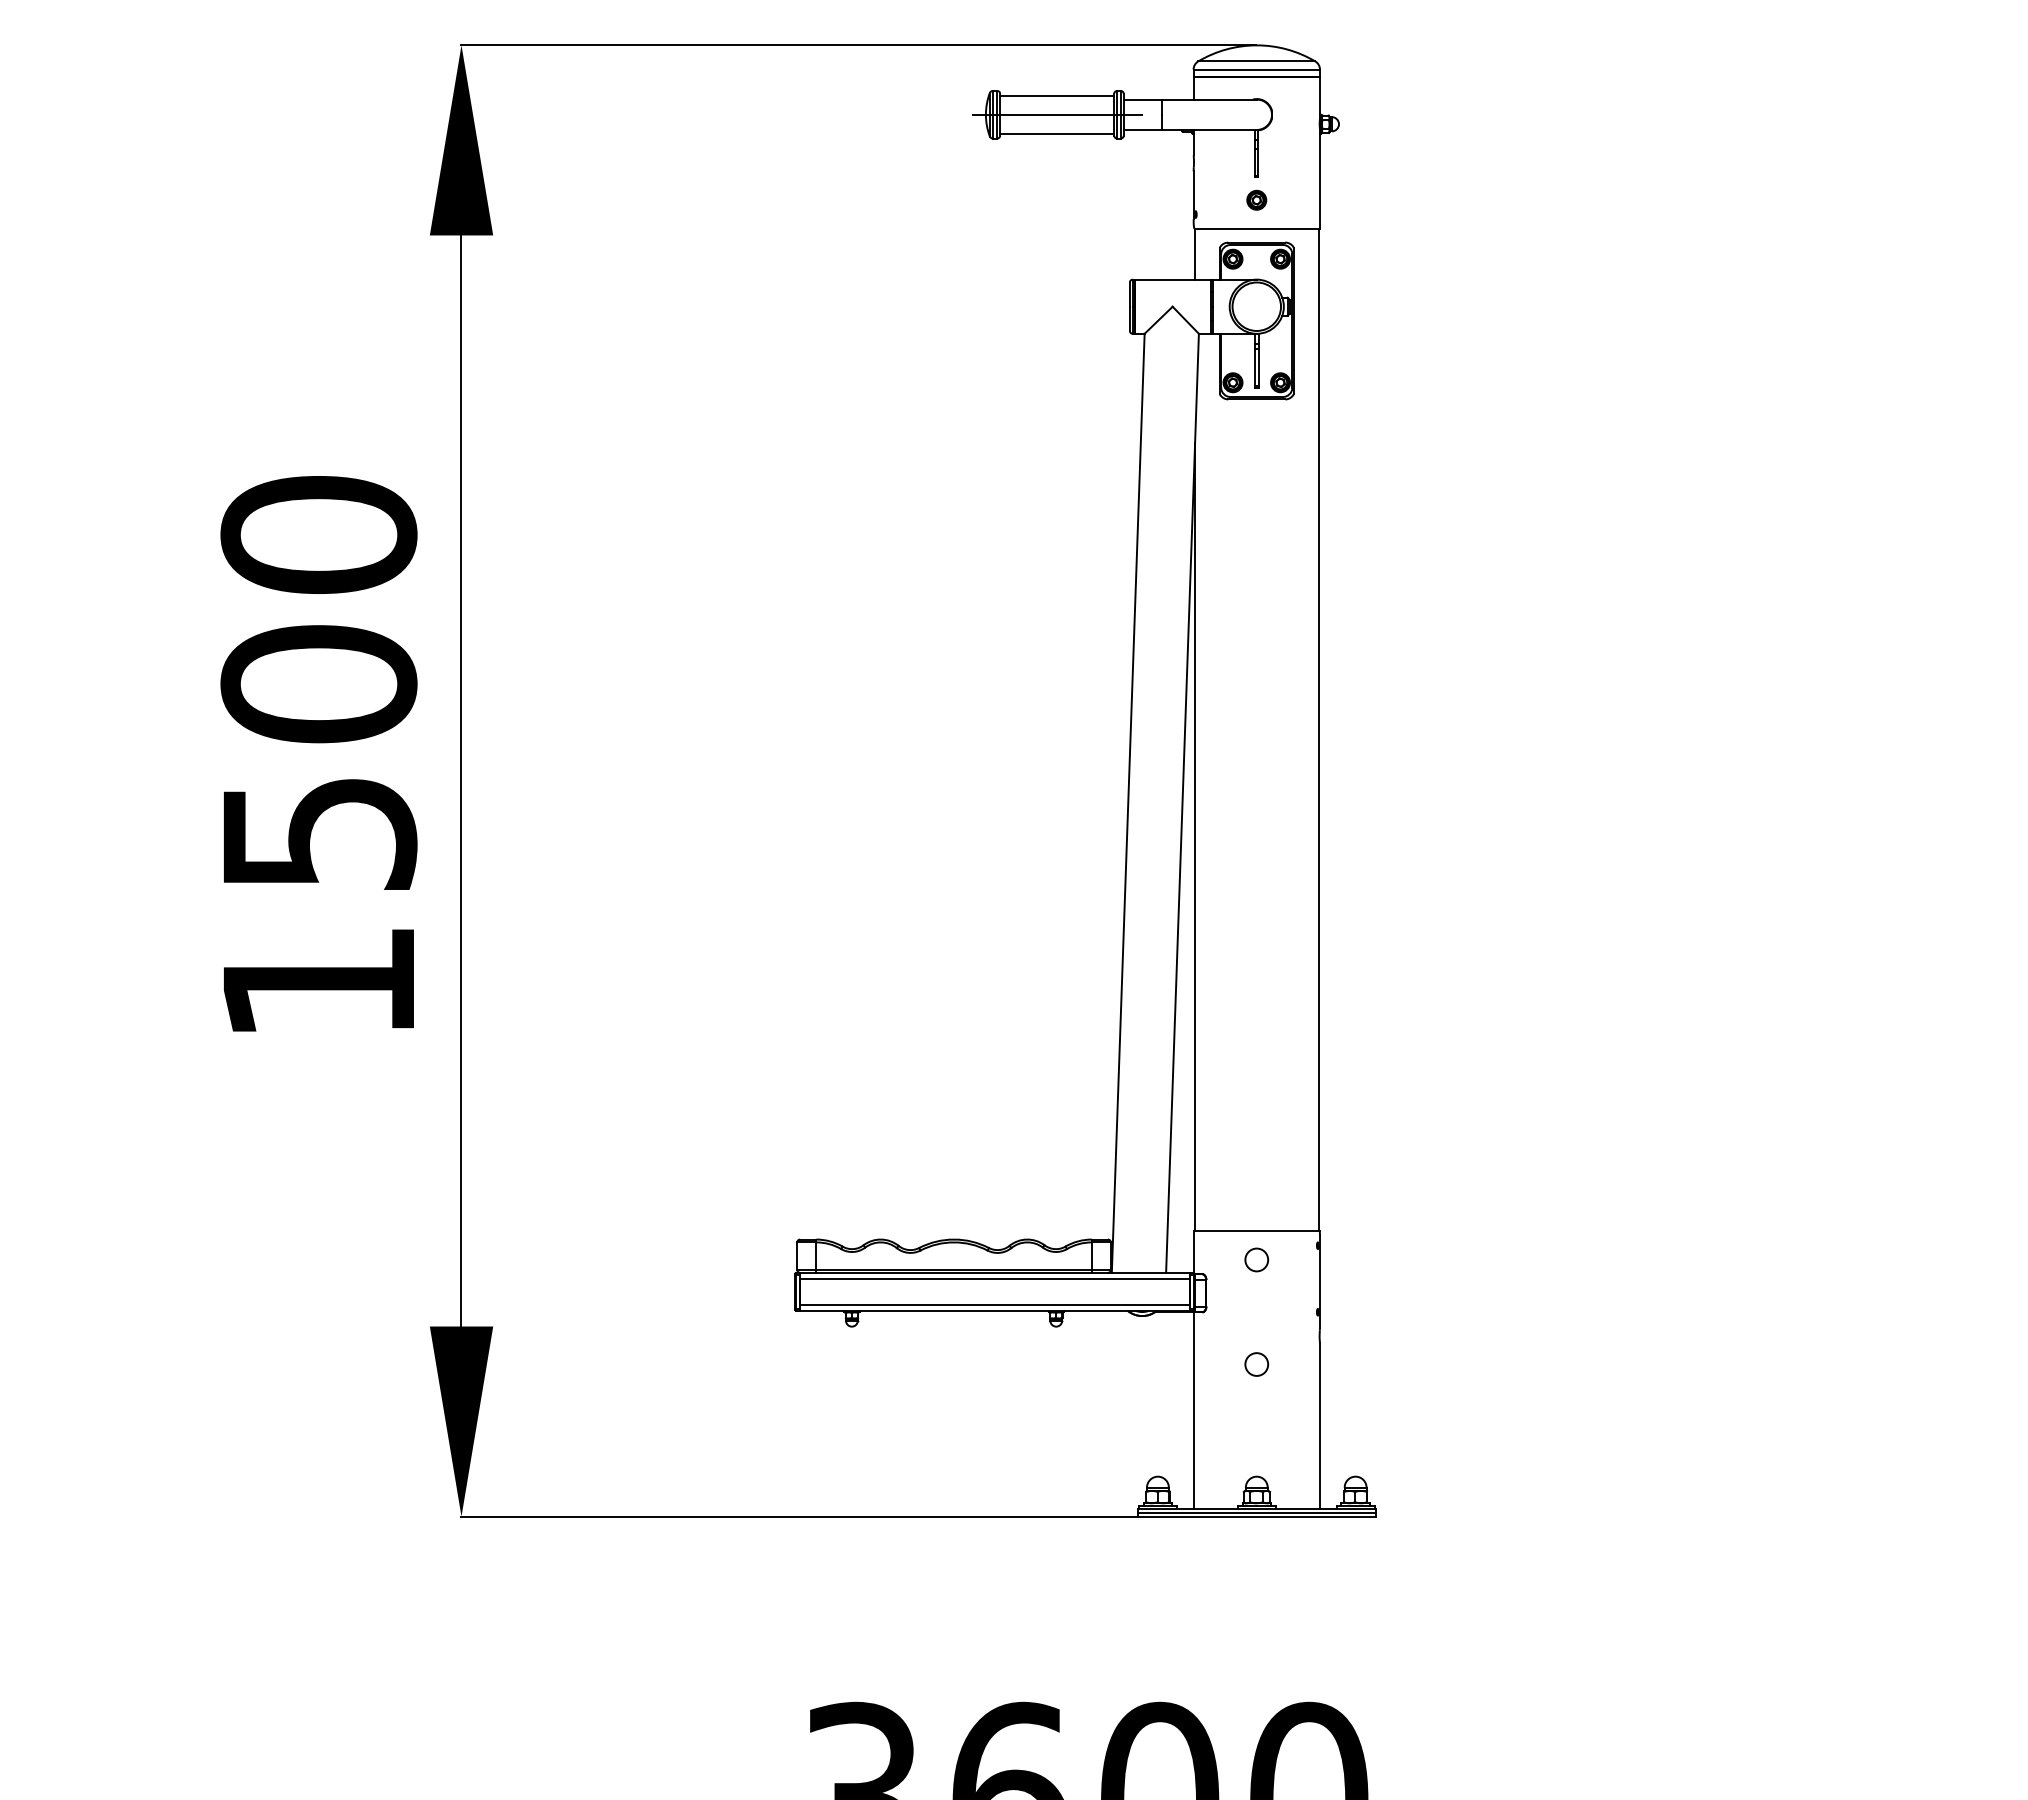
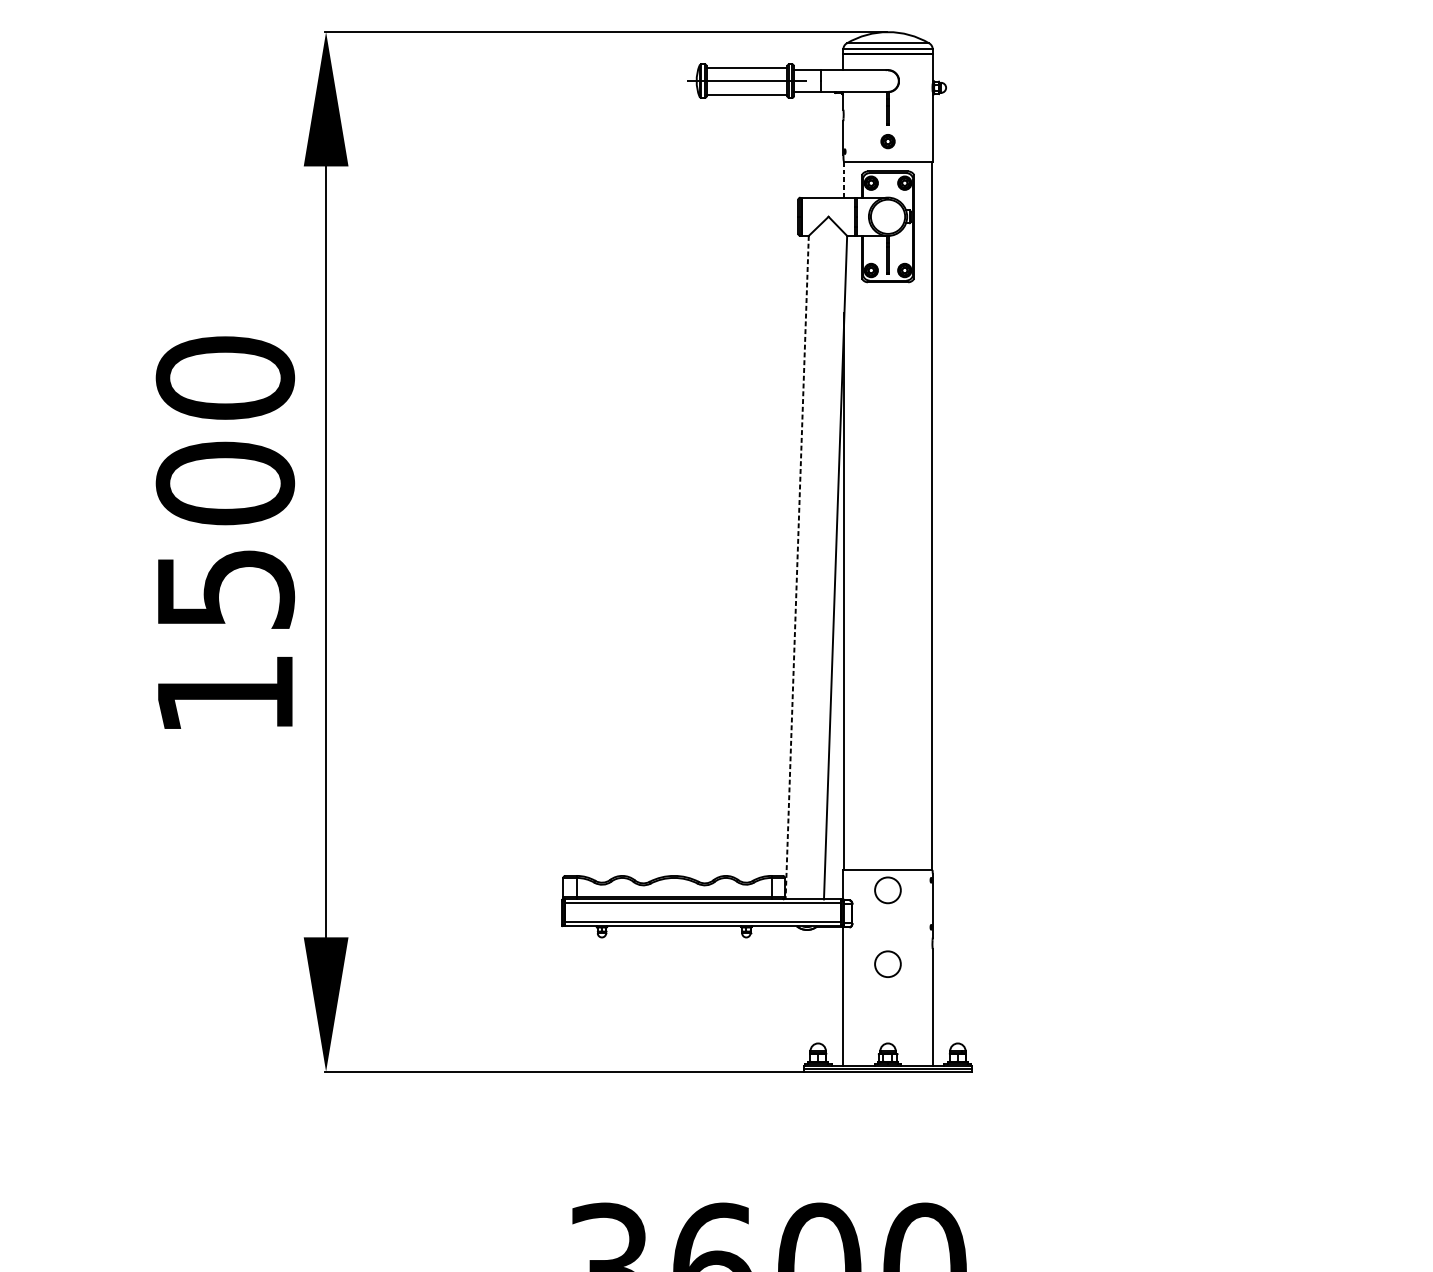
line: (1195, 254) -> (844, 179), solid -> dashed
line: (1128, 803) -> (797, 567), solid -> dashed
circle: (1256, 1259) -> (887, 890), size x1.6
circle: (1256, 1364) -> (887, 964), size x1.6

